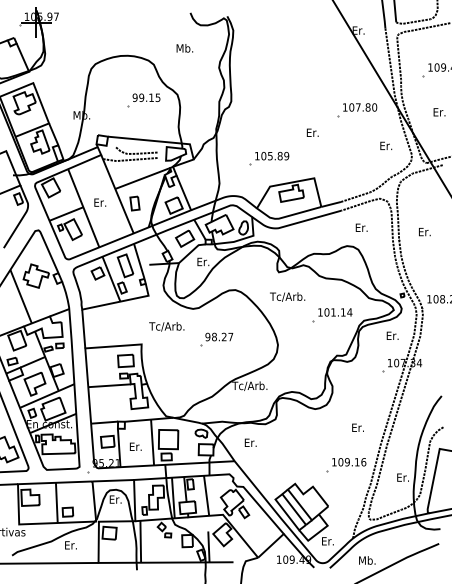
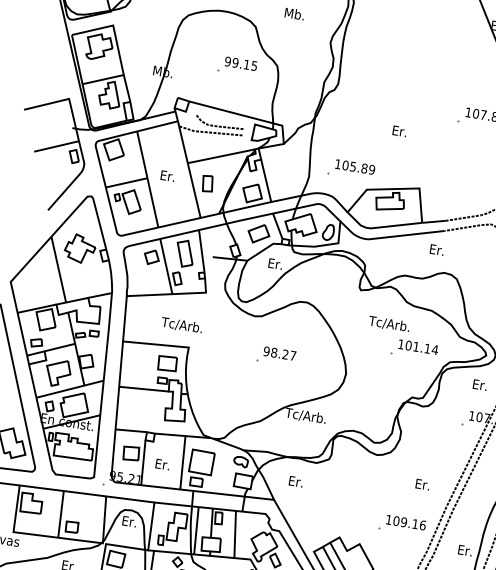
text: (312, 132) -> (399, 130), moved
part: (269, 158) -> (351, 169), moved
text: (361, 227) -> (436, 249), moved
text: (287, 296) -> (389, 323), moved
text: (166, 326) -> (181, 325), moved

